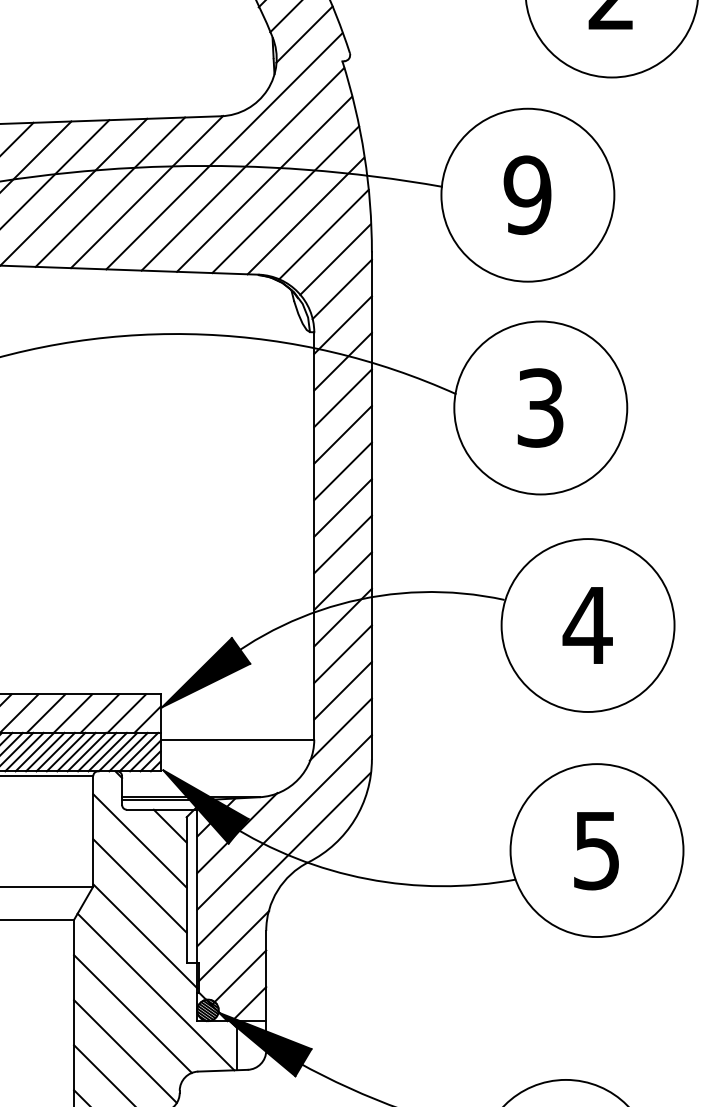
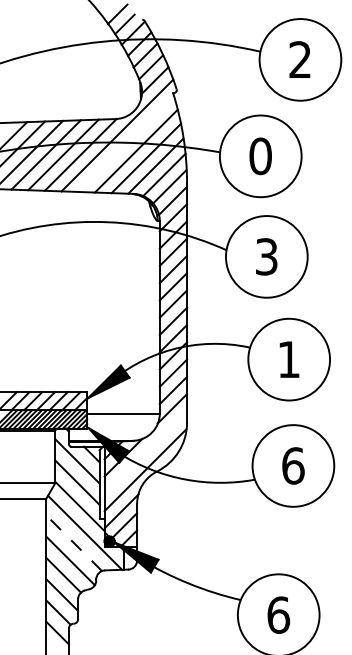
line: (241, 168) -> (125, 143), removed
text: (527, 195) -> (260, 156), 9 -> 0
text: (586, 625) -> (288, 359), 4 -> 1
line: (283, 822) -> (145, 452), removed
text: (597, 849) -> (293, 465), 5 -> 6
line: (131, 1012) -> (73, 542), solid -> dashed

